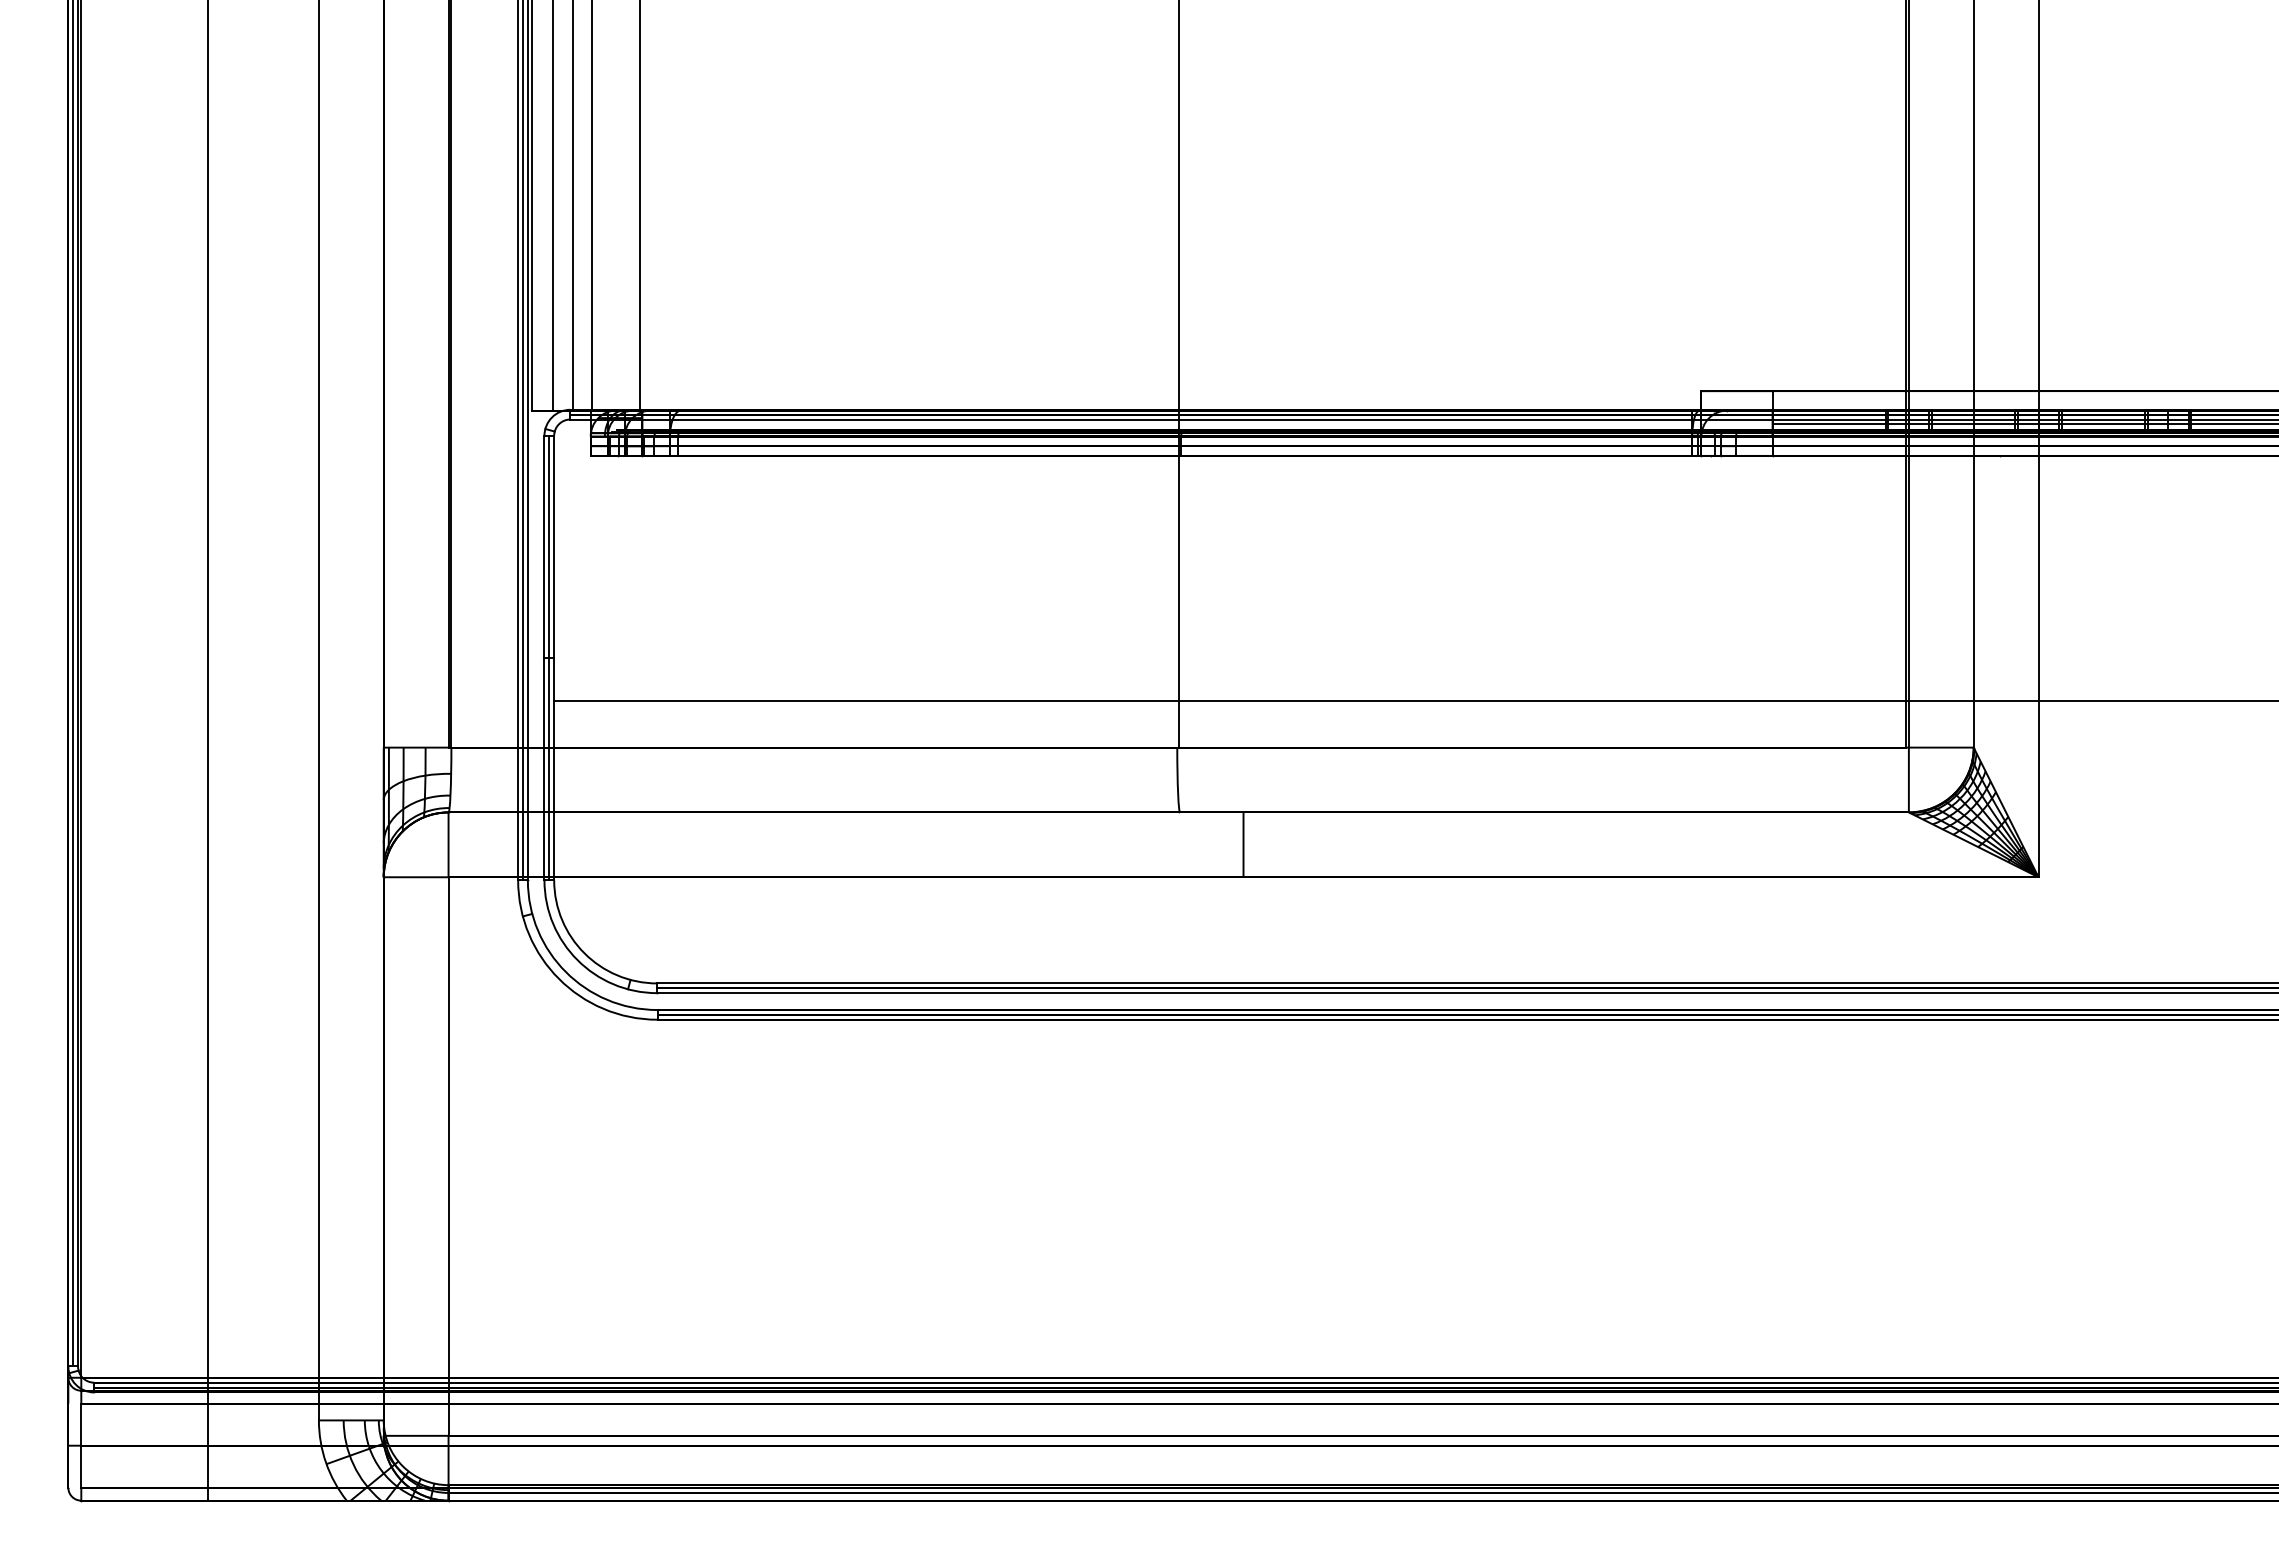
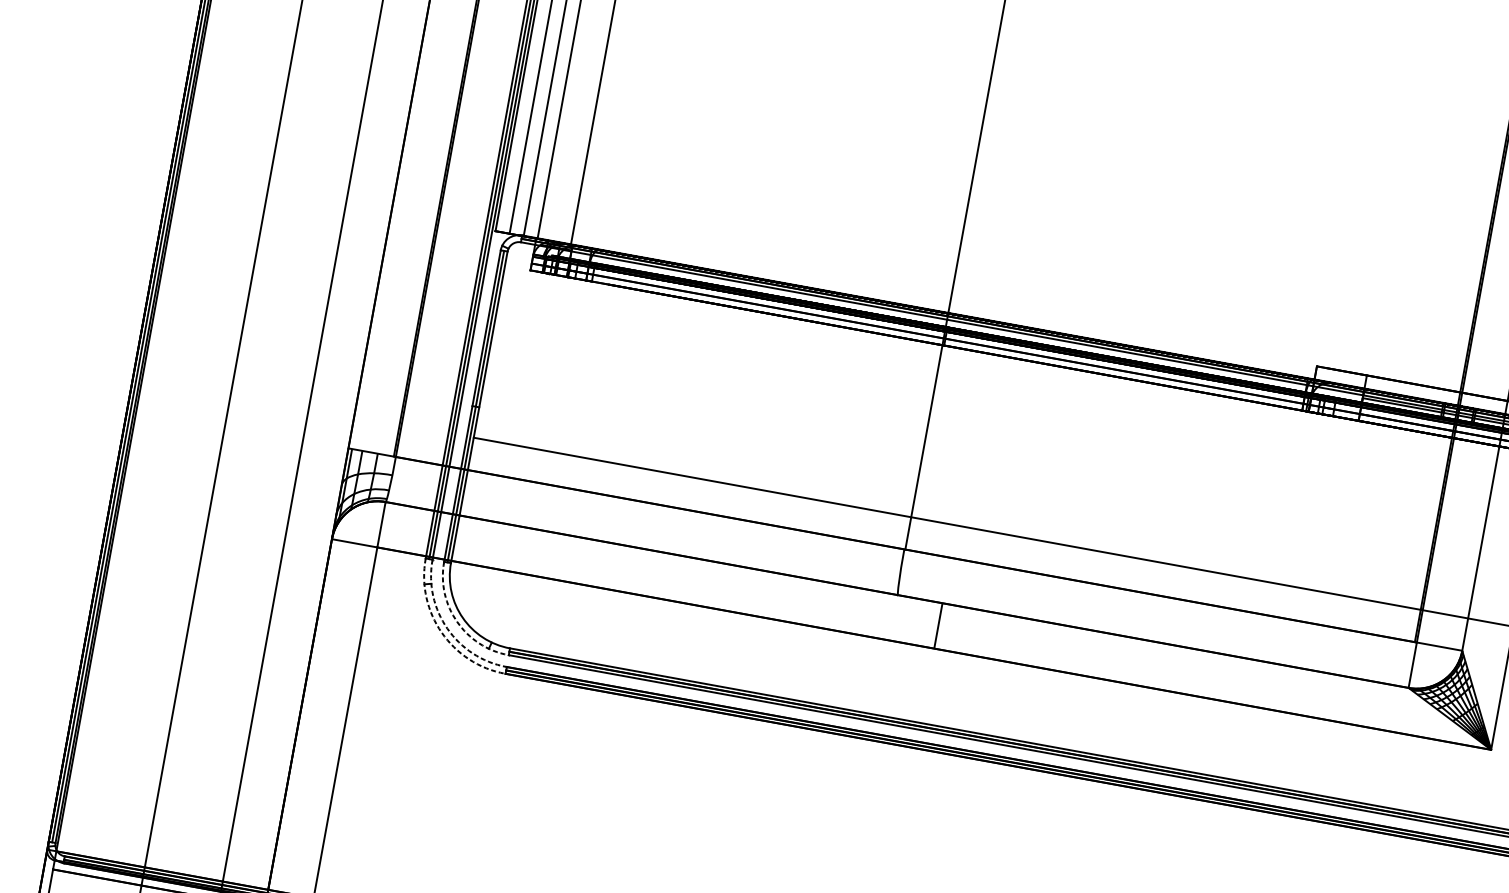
arc: (577, 960) -> (457, 622), solid -> dashed
arc: (565, 972) -> (447, 629), solid -> dashed
arc: (558, 978) -> (441, 632), solid -> dashed

